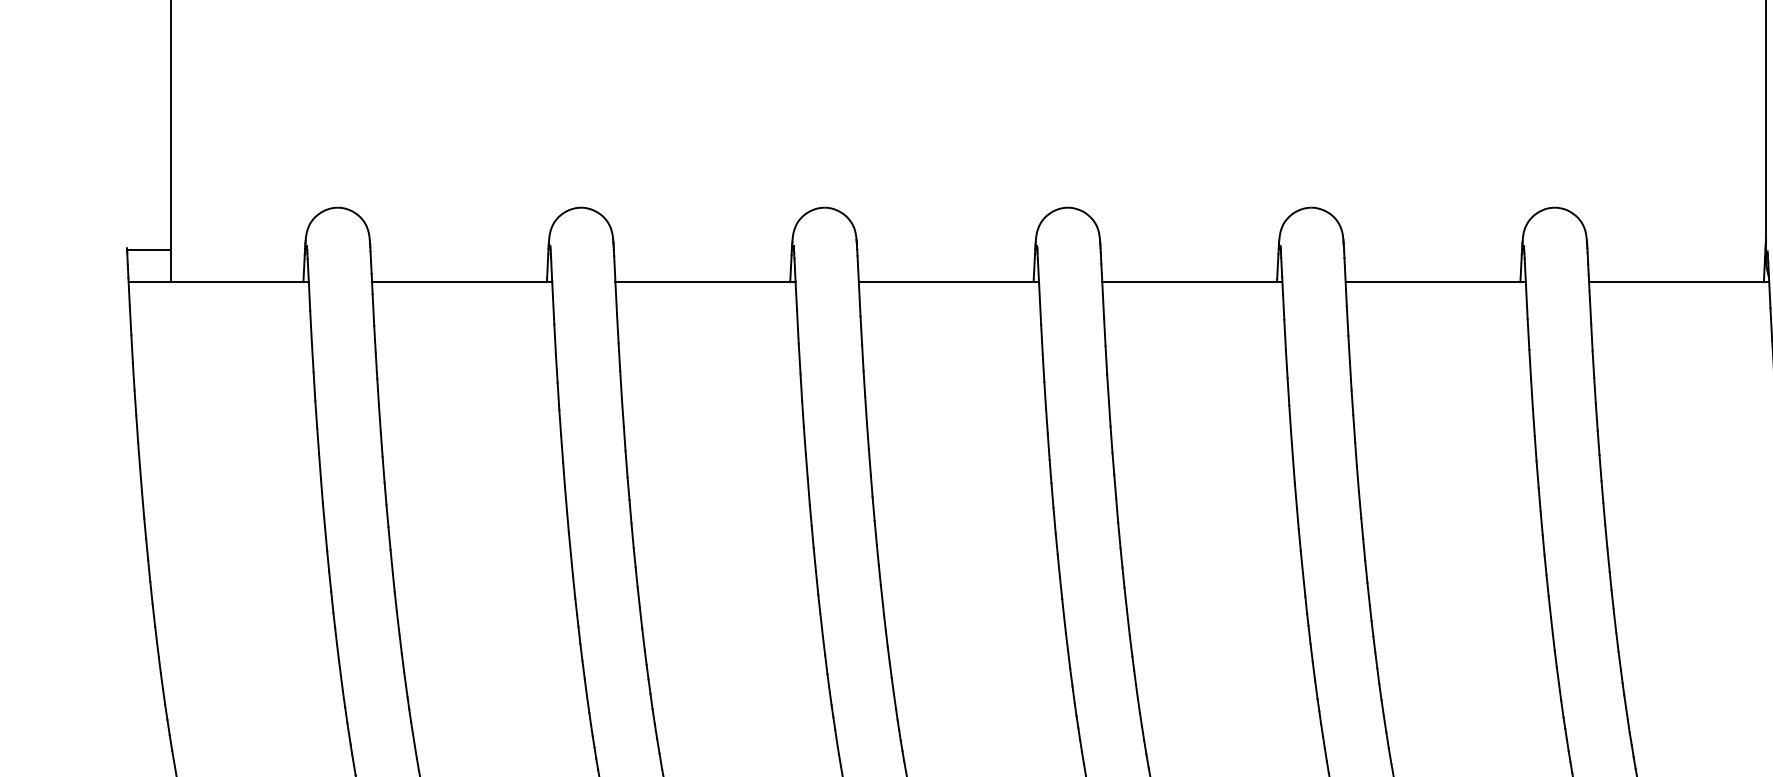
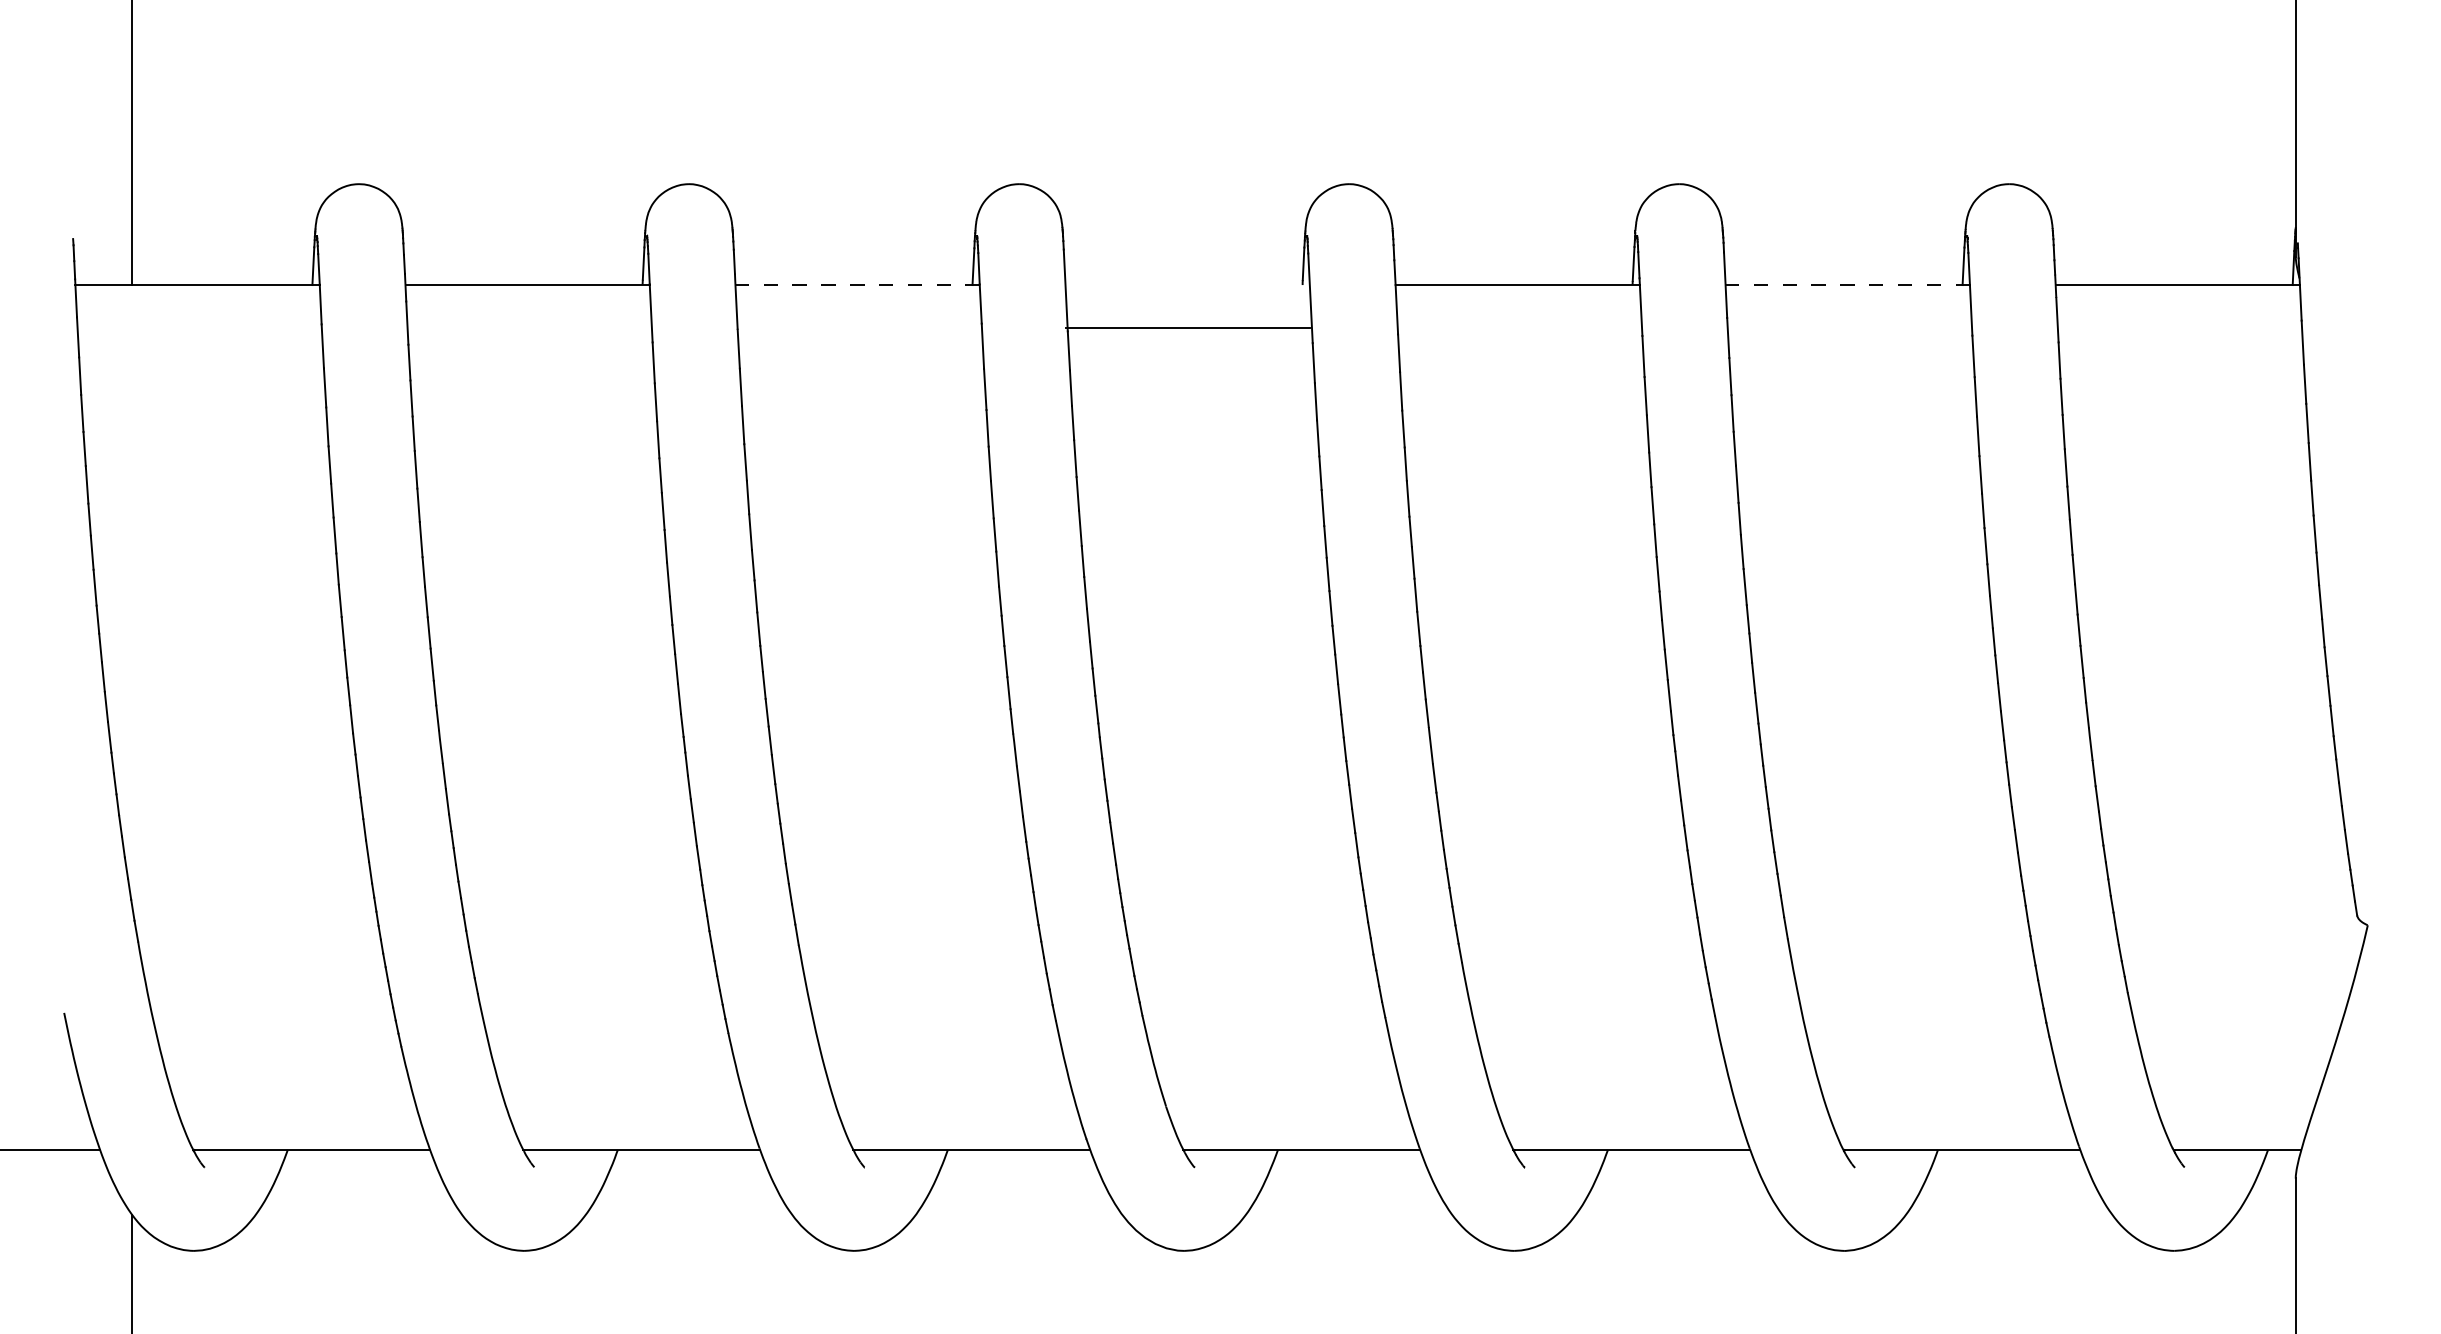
line: (147, 249) -> (101, 241), removed
line: (705, 282) -> (857, 285), solid -> dashed
line: (948, 282) -> (1187, 328), moved
line: (1435, 282) -> (1847, 285), solid -> dashed

